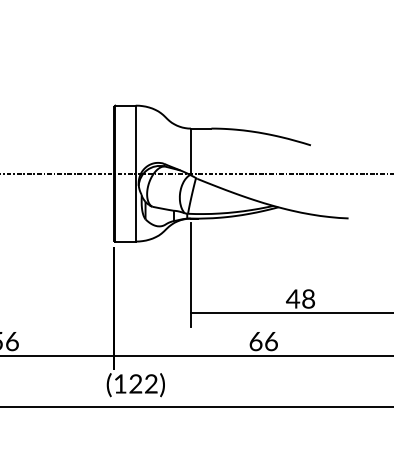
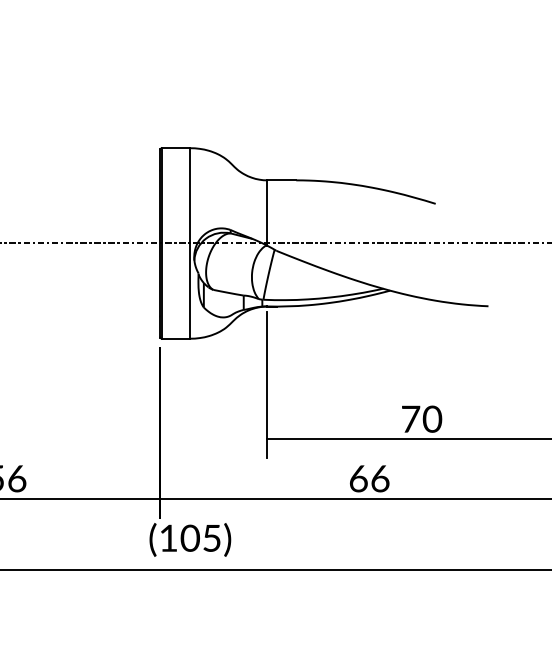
text: (300, 298) -> (421, 418), 48 -> 70
text: (143, 383) -> (201, 537), (122) -> (105)

